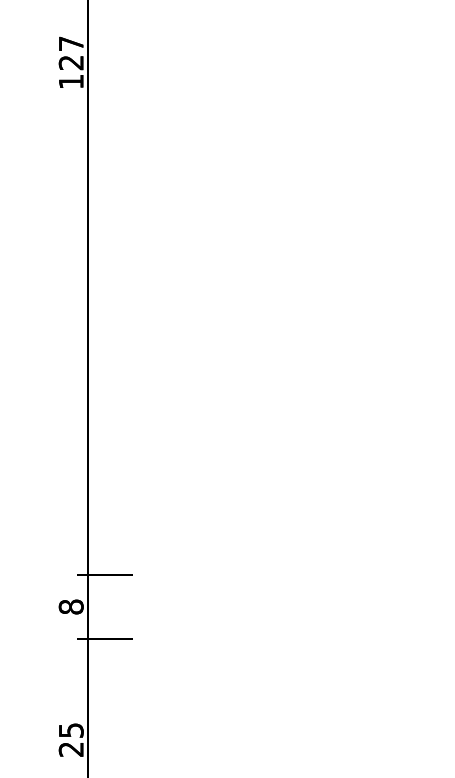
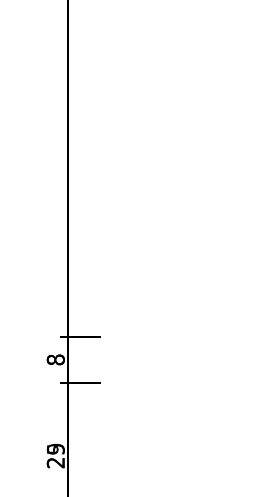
text: (70, 730) -> (55, 449), 25 -> 29

